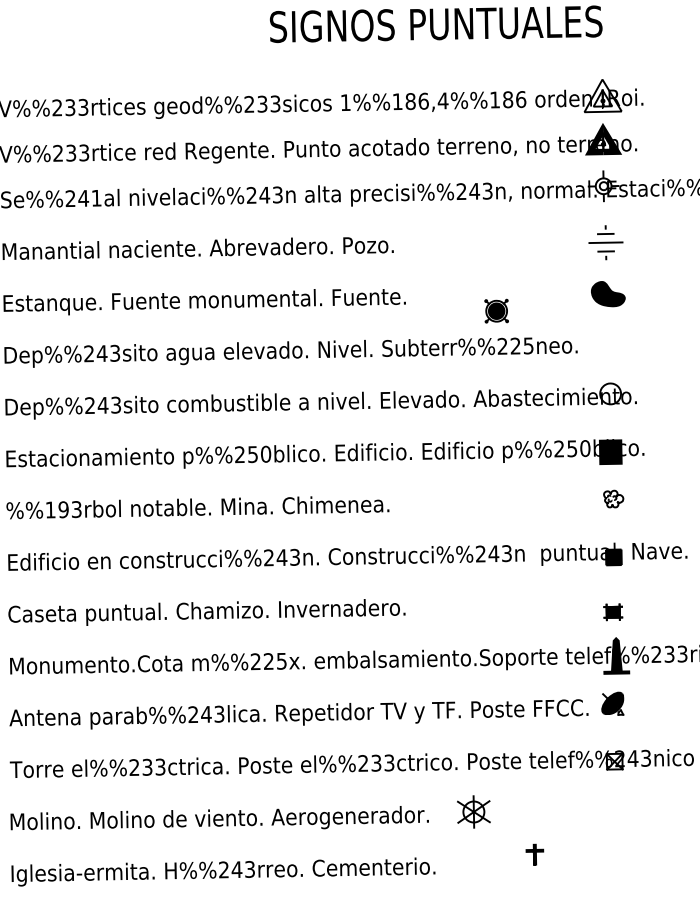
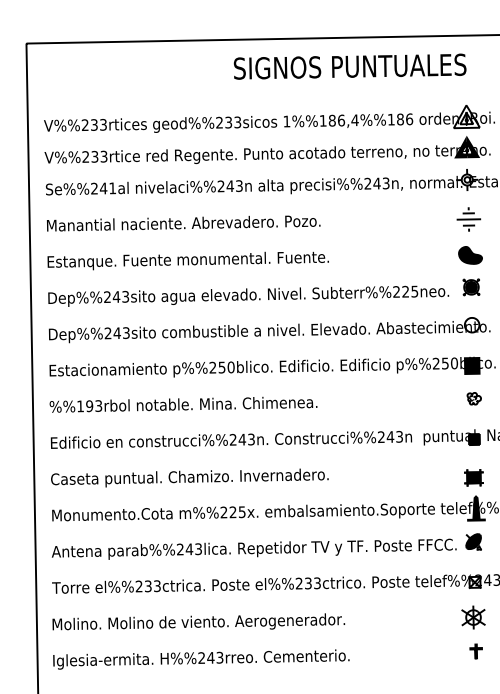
part: (496, 311) -> (471, 287), moved
part: (612, 611) -> (473, 477), size x1.43
part: (473, 811) -> (473, 617), moved
part: (533, 854) -> (475, 651), moved

